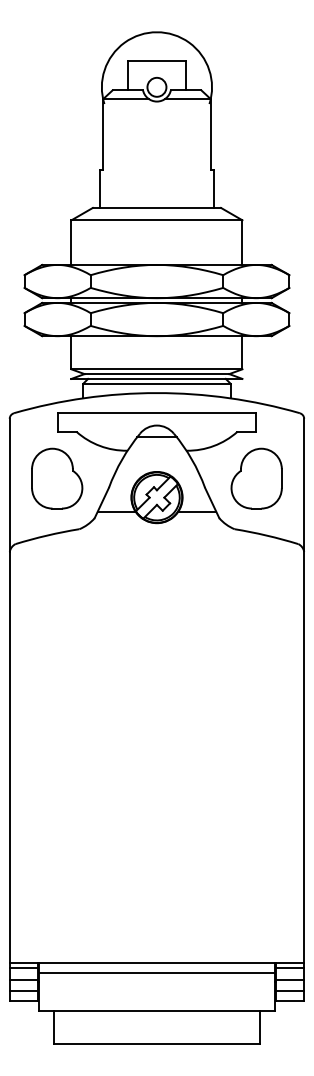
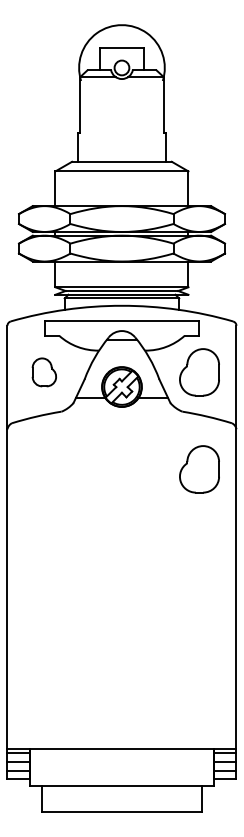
part: (57, 478) -> (44, 372), size x0.6
part: (256, 603) -> (199, 469), added
line: (156, 972) -> (121, 756), removed

